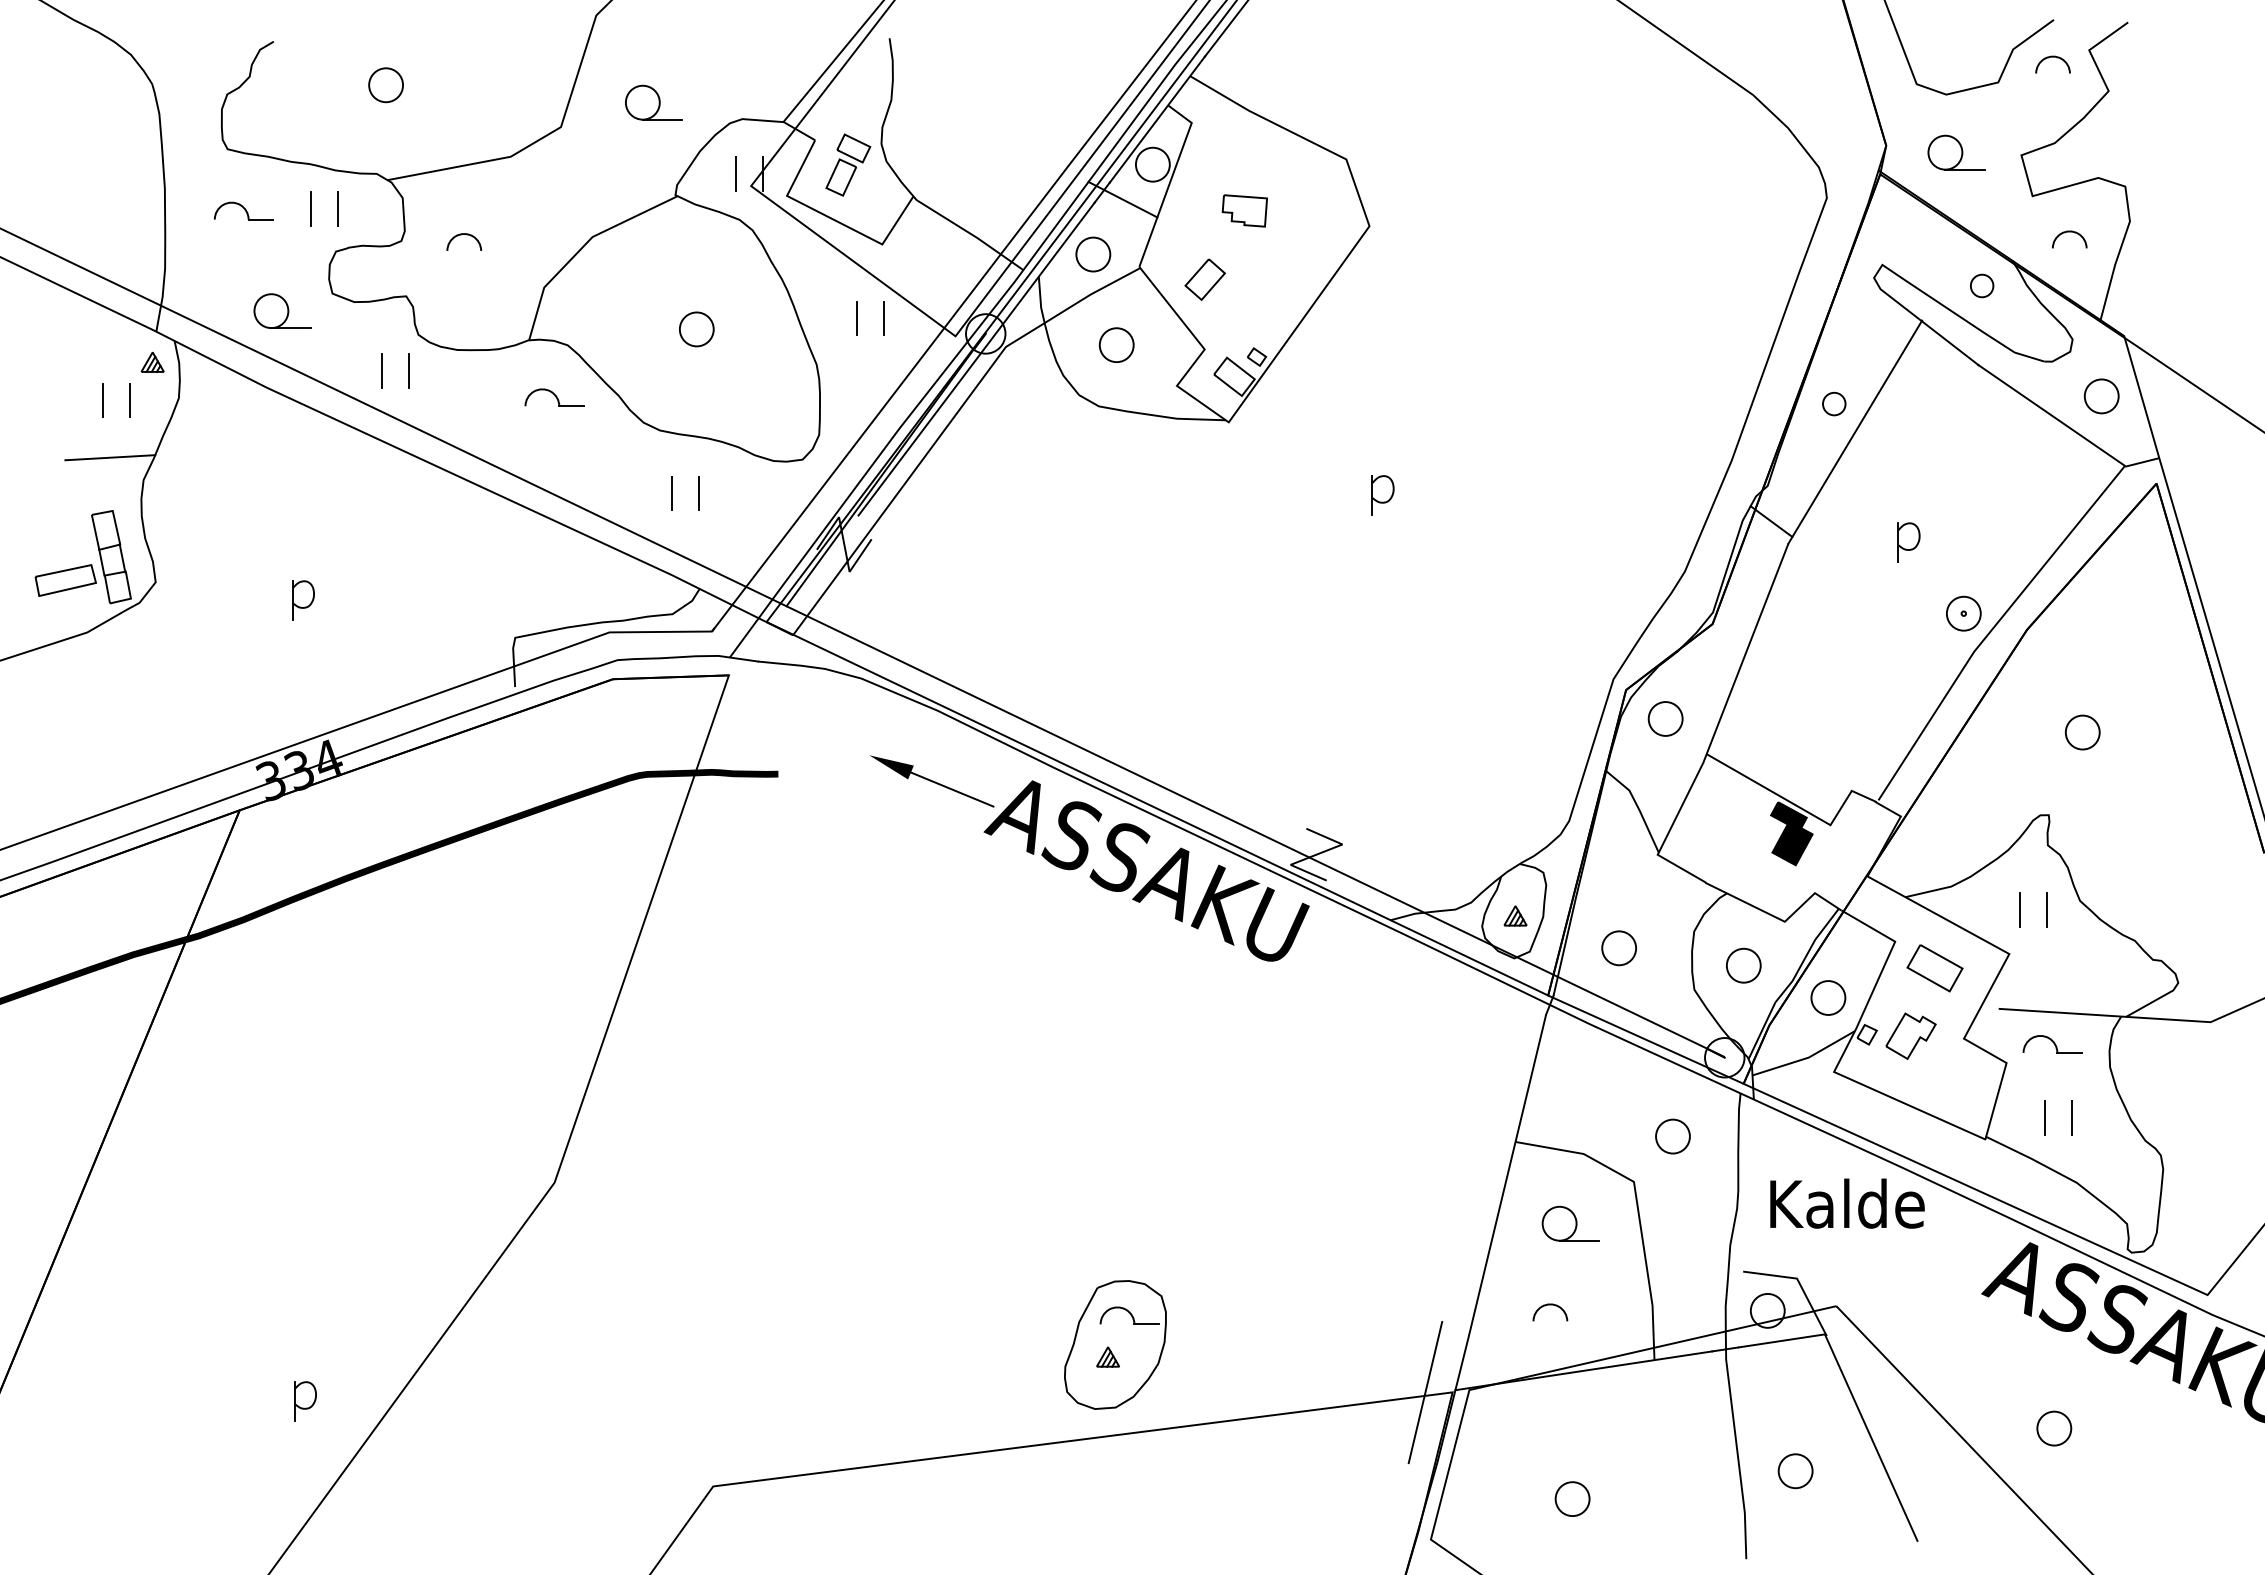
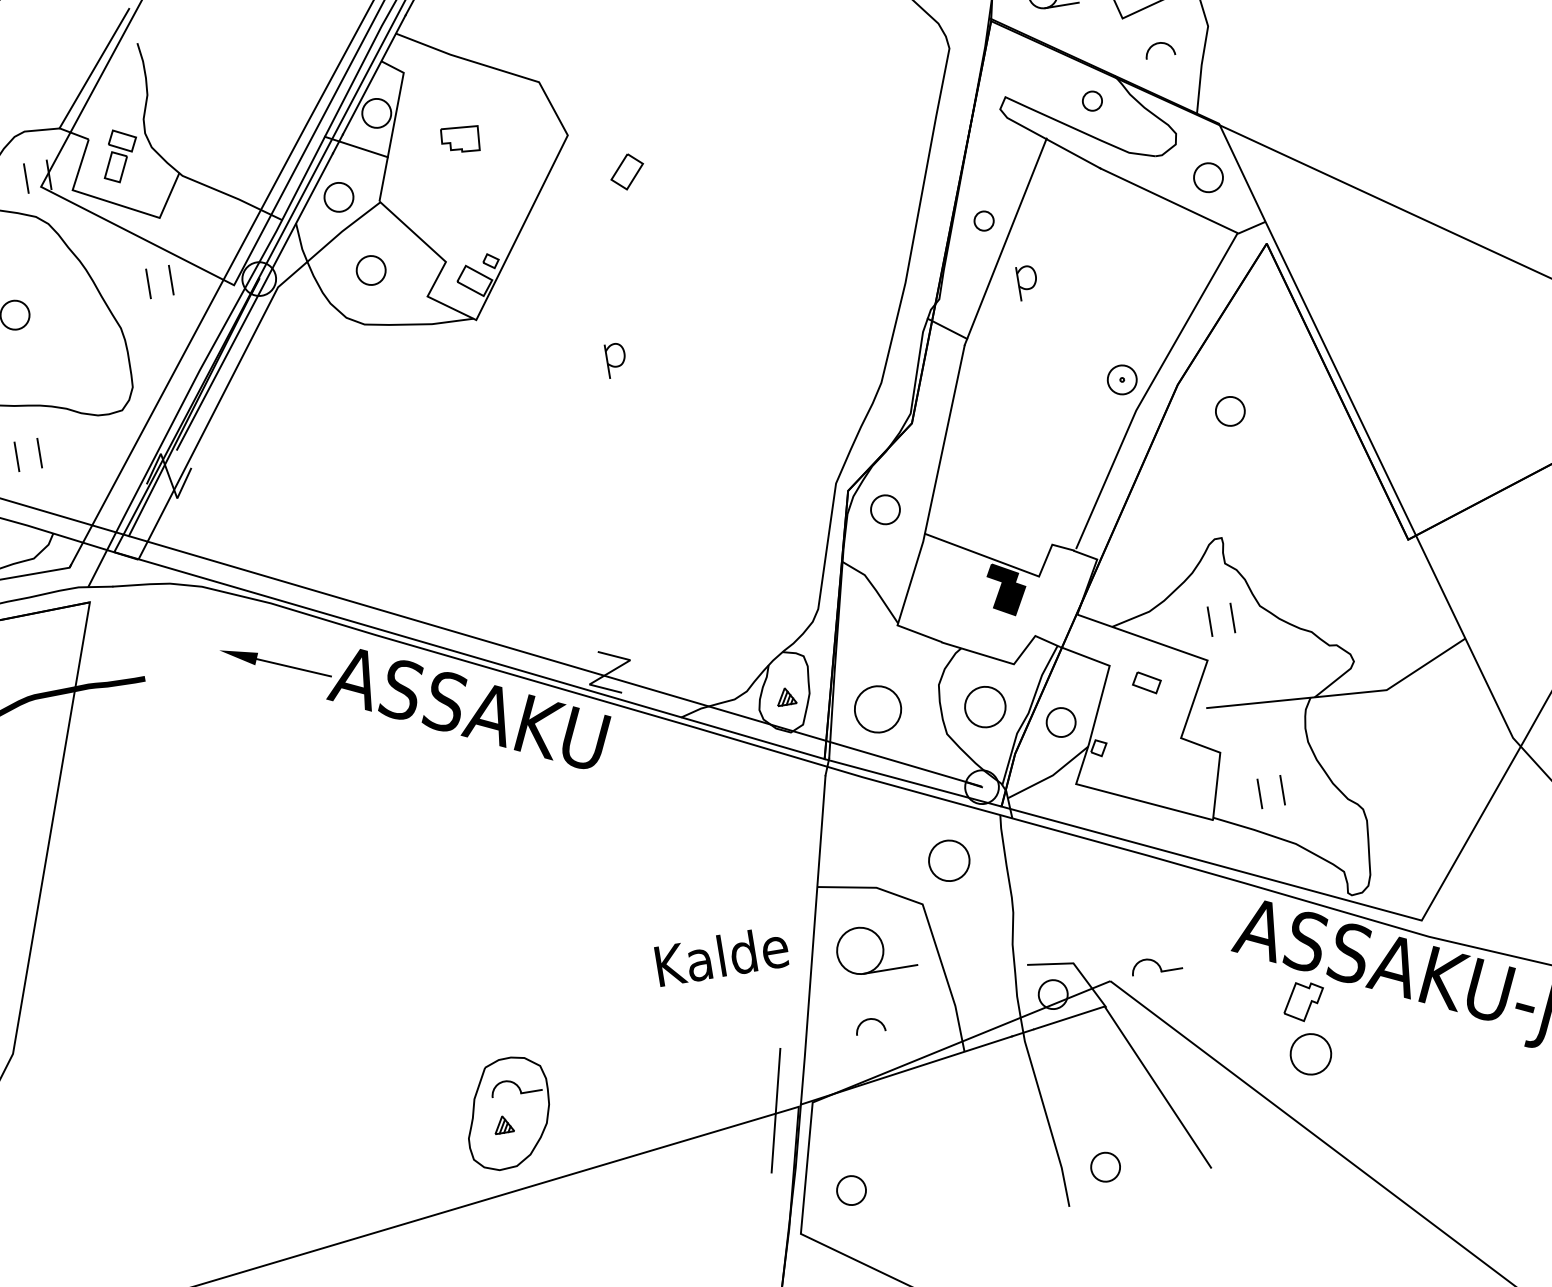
part: (1204, 279) -> (626, 171), moved
part: (1908, 542) -> (1027, 282), moved
part: (2082, 732) -> (1230, 411), moved
part: (1618, 948) -> (877, 709), size x1.6
part: (1743, 965) -> (985, 706), size x1.4
part: (1934, 968) -> (1146, 683), size x0.6
part: (1910, 1035) -> (1303, 1000), moved
part: (2052, 1044) -> (1156, 965), moved
part: (1672, 1136) -> (948, 860), size x1.4
text: (1847, 1203) -> (722, 955), moved
part: (1570, 1223) -> (874, 948), size x1.6
part: (2054, 1428) -> (1311, 1054), size x1.4
part: (1795, 1471) -> (1105, 1167), moved
part: (1572, 1498) -> (851, 1190), moved

